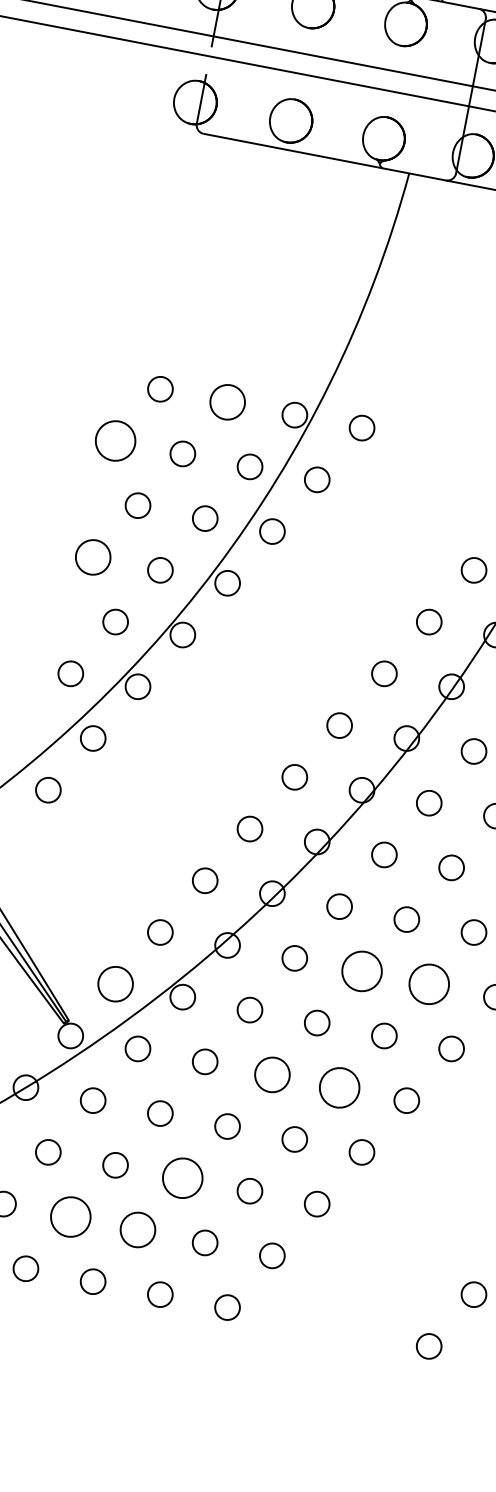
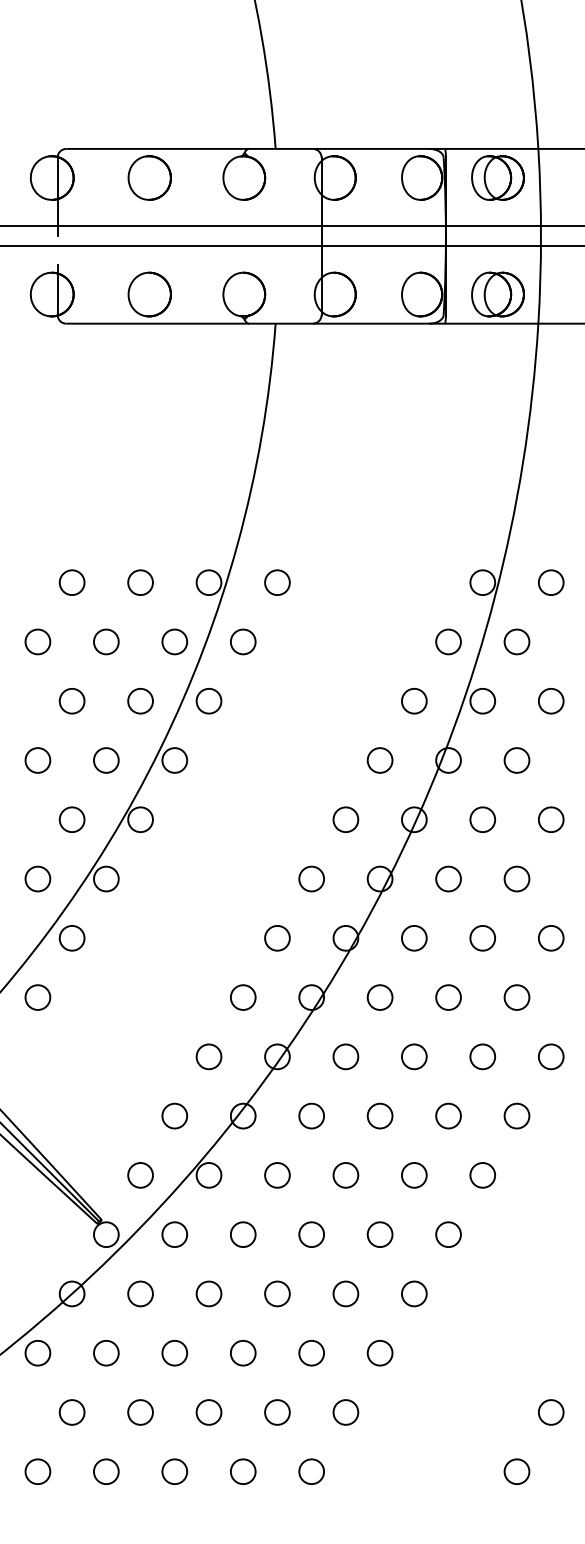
circle: (227, 402) -> (140, 582), size x0.71
circle: (115, 440) -> (37, 641), size x0.62
circle: (92, 557) -> (37, 760), size x0.71
circle: (361, 970) -> (379, 1115), size x0.62
circle: (429, 983) -> (448, 1115), size x0.62
circle: (115, 984) -> (140, 1175), size x0.71
circle: (272, 1074) -> (311, 1234), size x0.71
circle: (339, 1087) -> (379, 1234), size x0.62
circle: (182, 1177) -> (242, 1352), size x0.62
circle: (70, 1217) -> (140, 1412), size x0.62
circle: (137, 1229) -> (208, 1412), size x0.71

